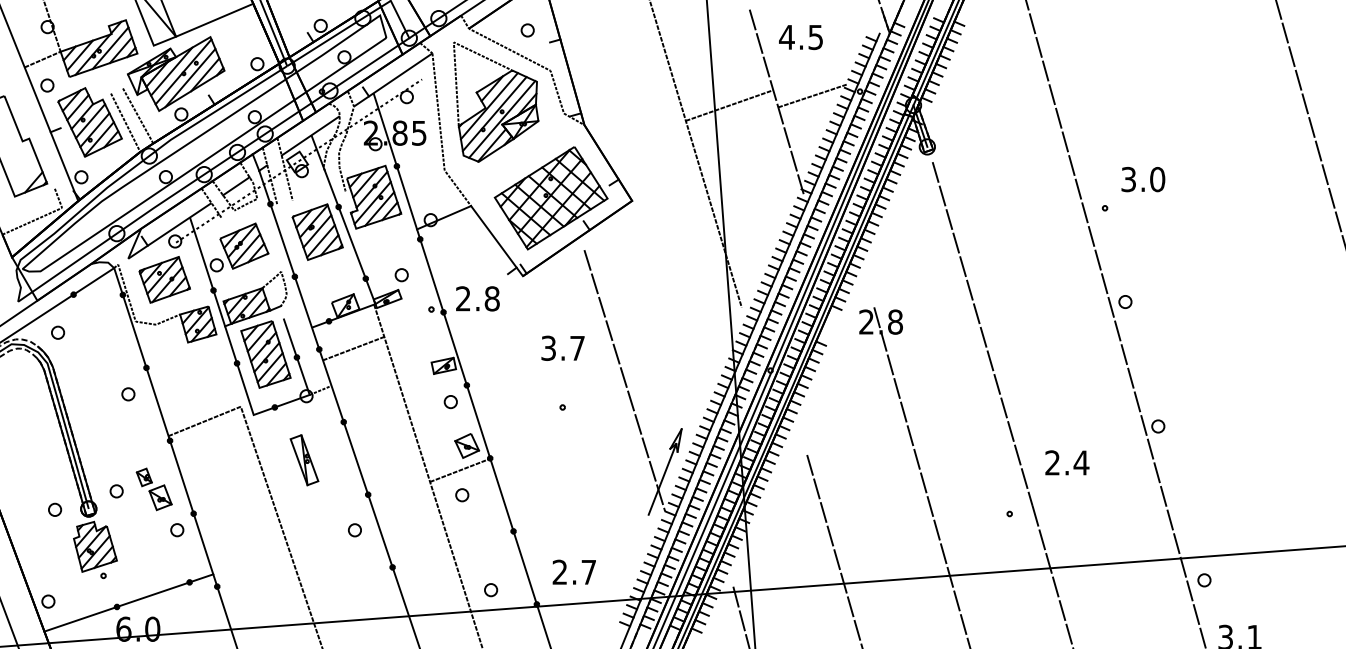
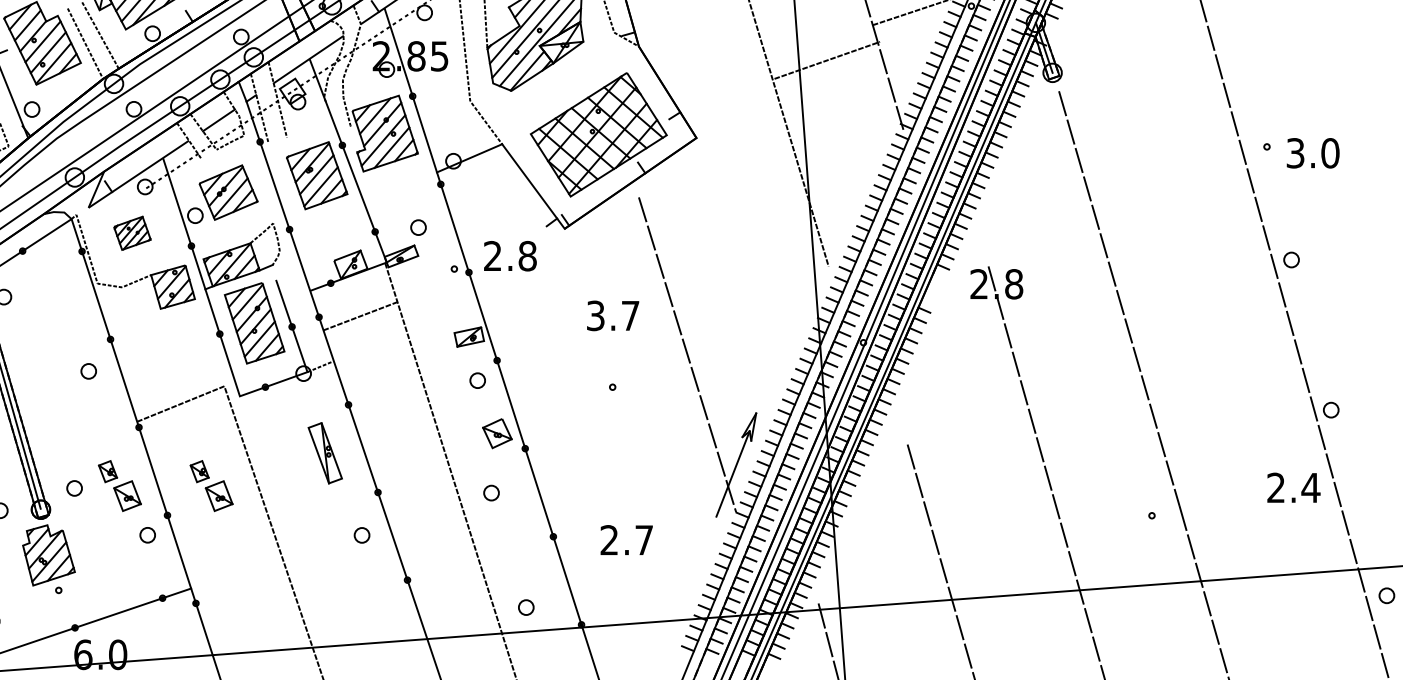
line: (729, 105) -> (827, 60), moved
text: (1143, 179) -> (1313, 153), moved
part: (164, 279) -> (132, 232), size x0.6
part: (304, 460) -> (325, 453), moved
text: (1067, 462) -> (1294, 487), moved
line: (460, 469) -> (489, 462), removed
part: (229, 489) -> (210, 486), added
text: (573, 571) -> (625, 539), moved

